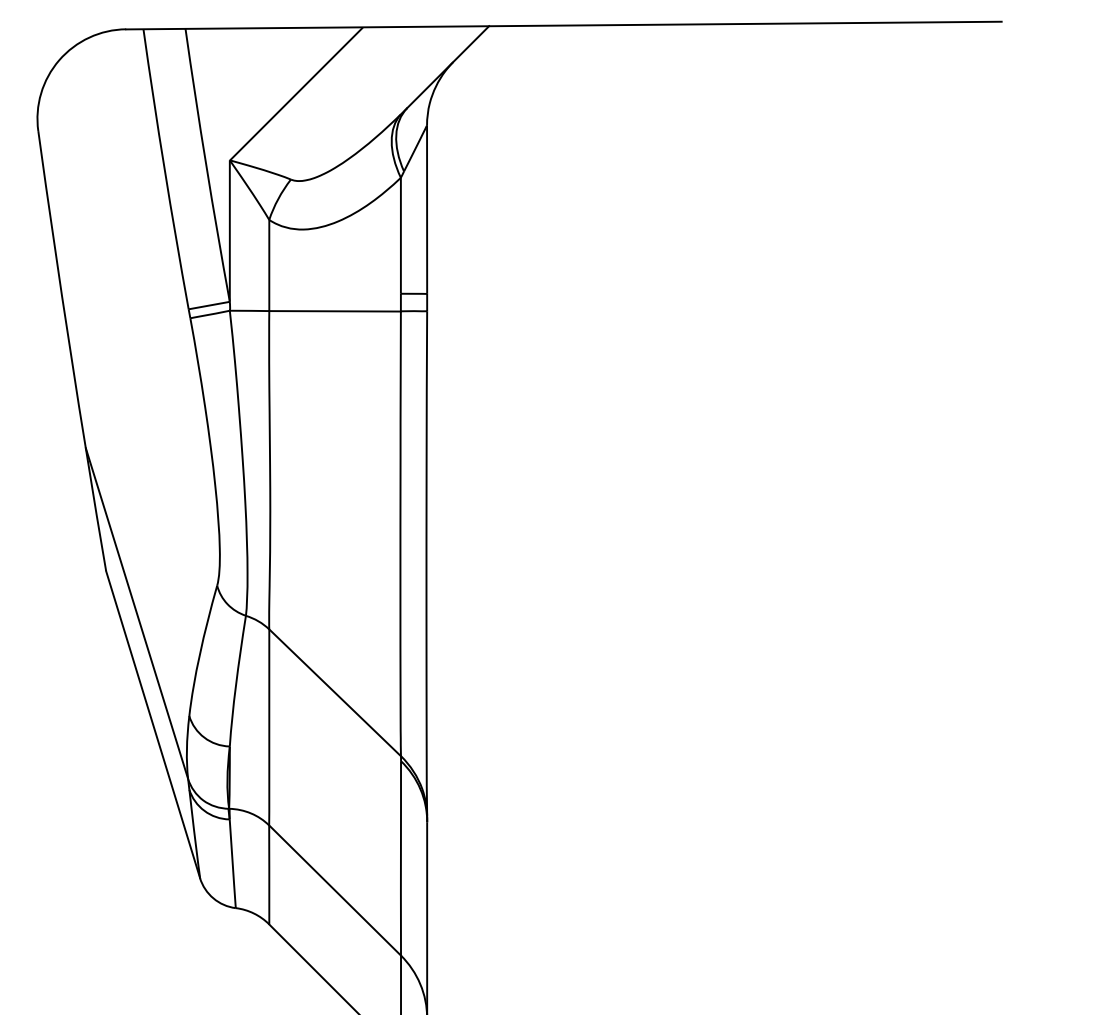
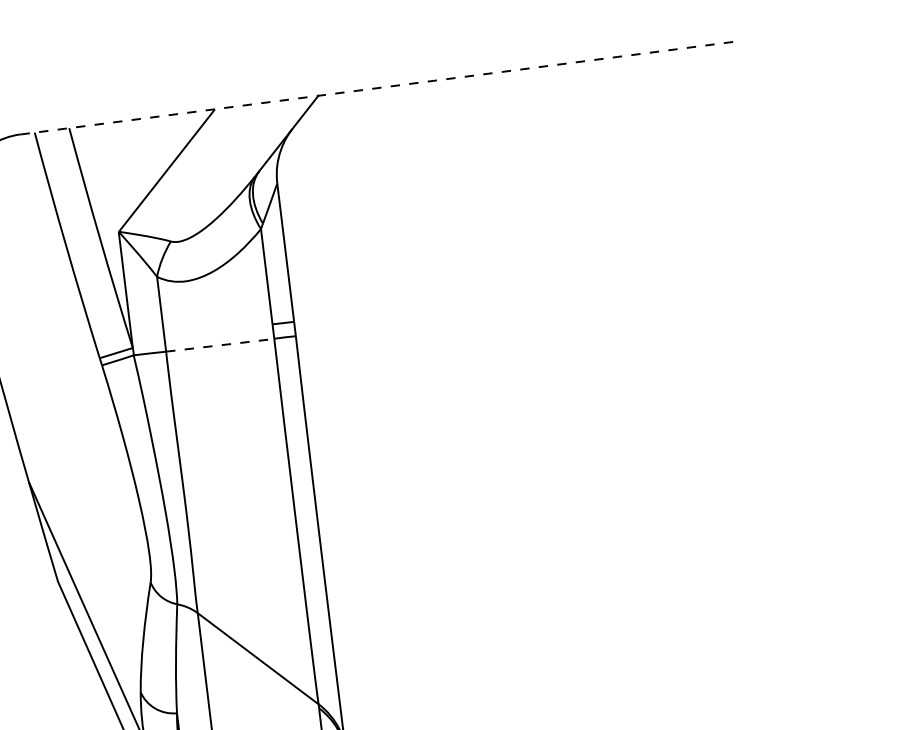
line: (563, 25) -> (379, 87), solid -> dashed
line: (335, 311) -> (220, 345), solid -> dashed

